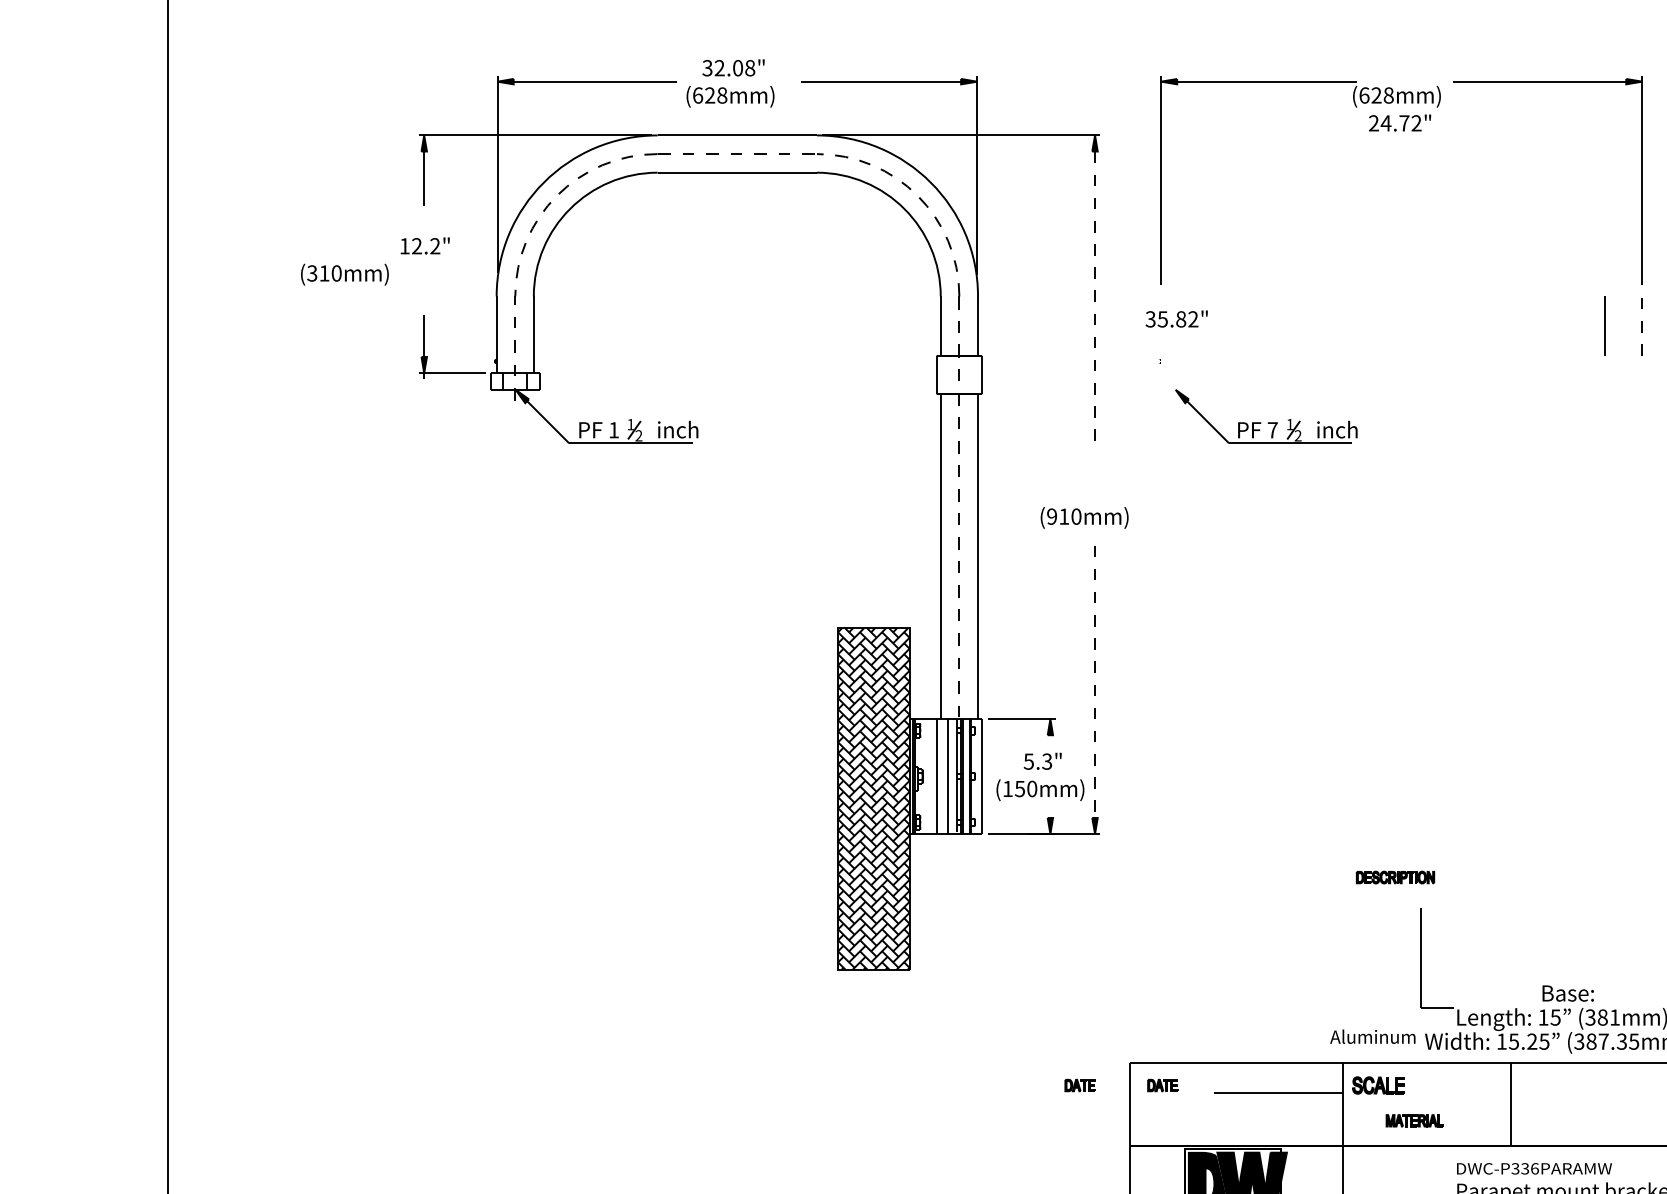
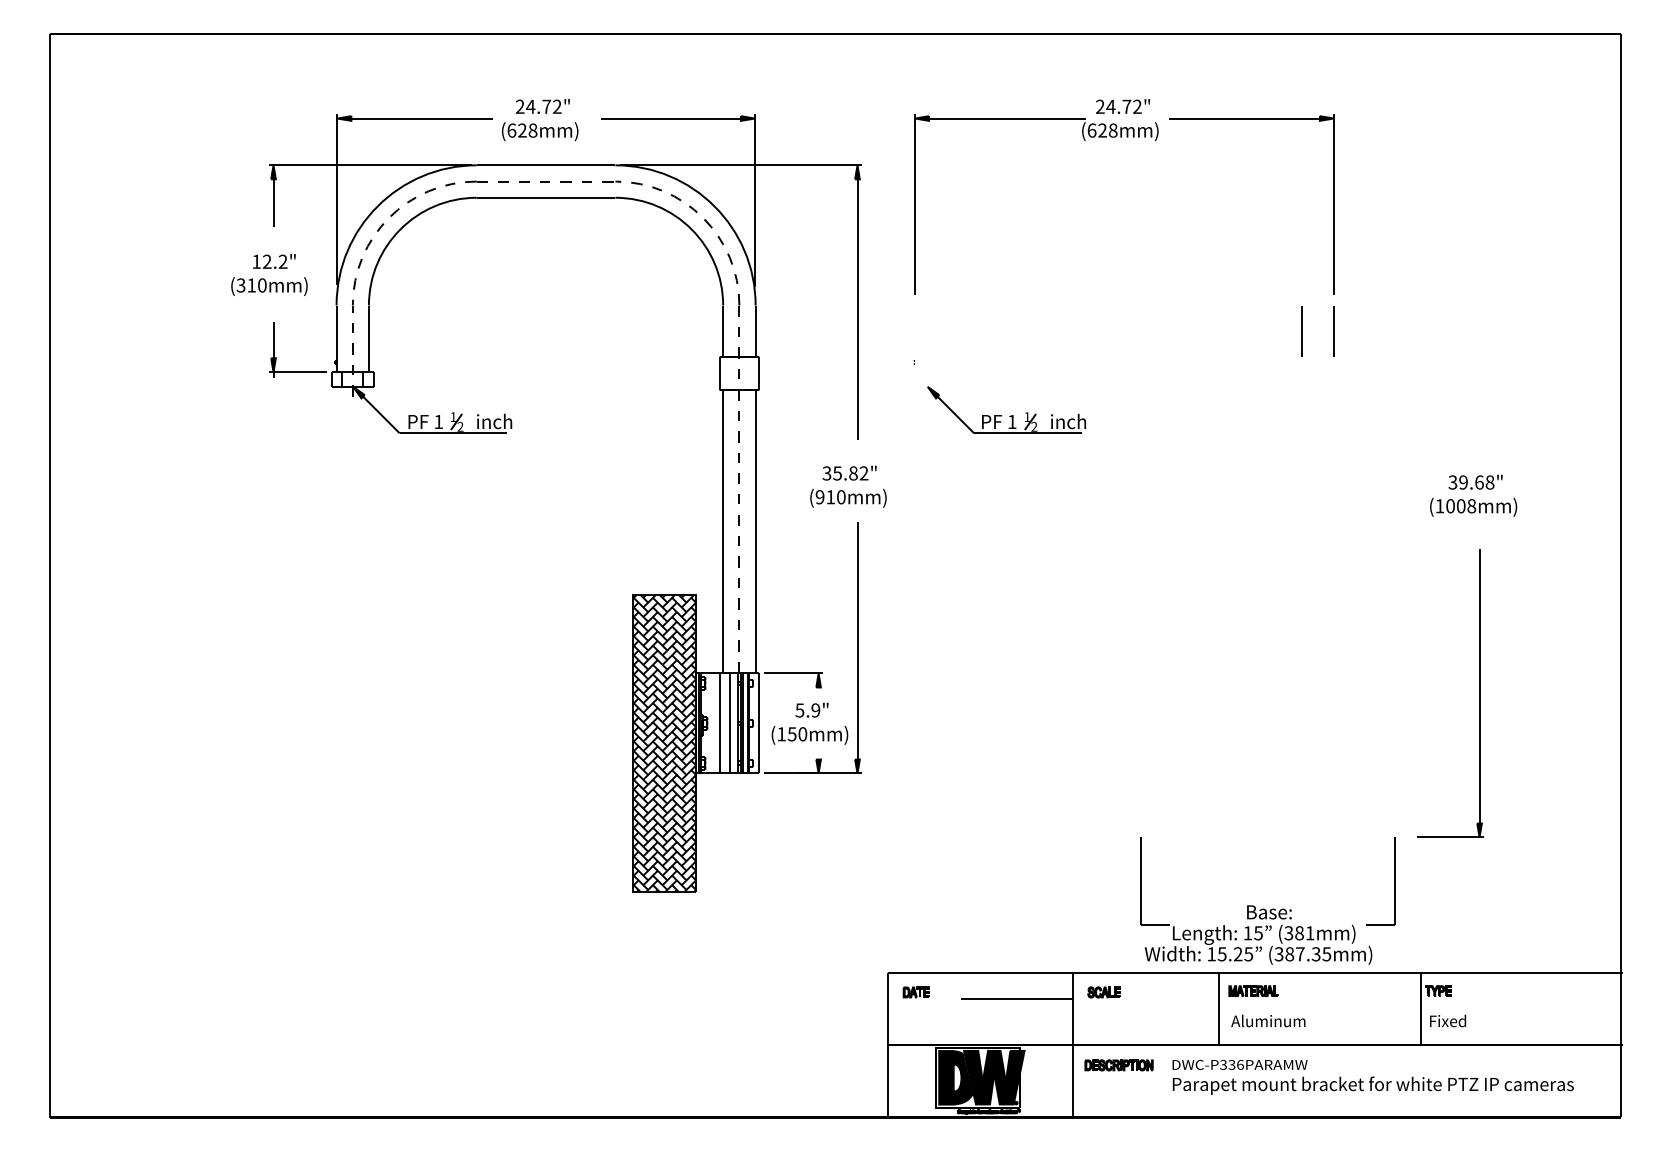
text: (728, 67) -> (538, 106), 32.08" -> 24.72"
text: (1399, 122) -> (1122, 106), moved
text: (344, 274) -> (269, 286), moved
line: (1095, 302) -> (857, 310), dashed -> solid
text: (1176, 318) -> (849, 472), moved
line: (1641, 326) -> (1333, 331), dashed -> solid
text: (1273, 429) -> (1012, 421), 7 -> 1
line: (1095, 683) -> (857, 642), dashed -> solid
text: (1046, 761) -> (815, 710), 5.3" -> 5.9"
part: (1394, 877) -> (1118, 1065), moved
text: (1373, 1036) -> (1268, 1020), moved
part: (1078, 1085) -> (843, 992), removed
part: (1377, 1085) -> (1103, 992), size x0.71
part: (1414, 1120) -> (1253, 990), moved

